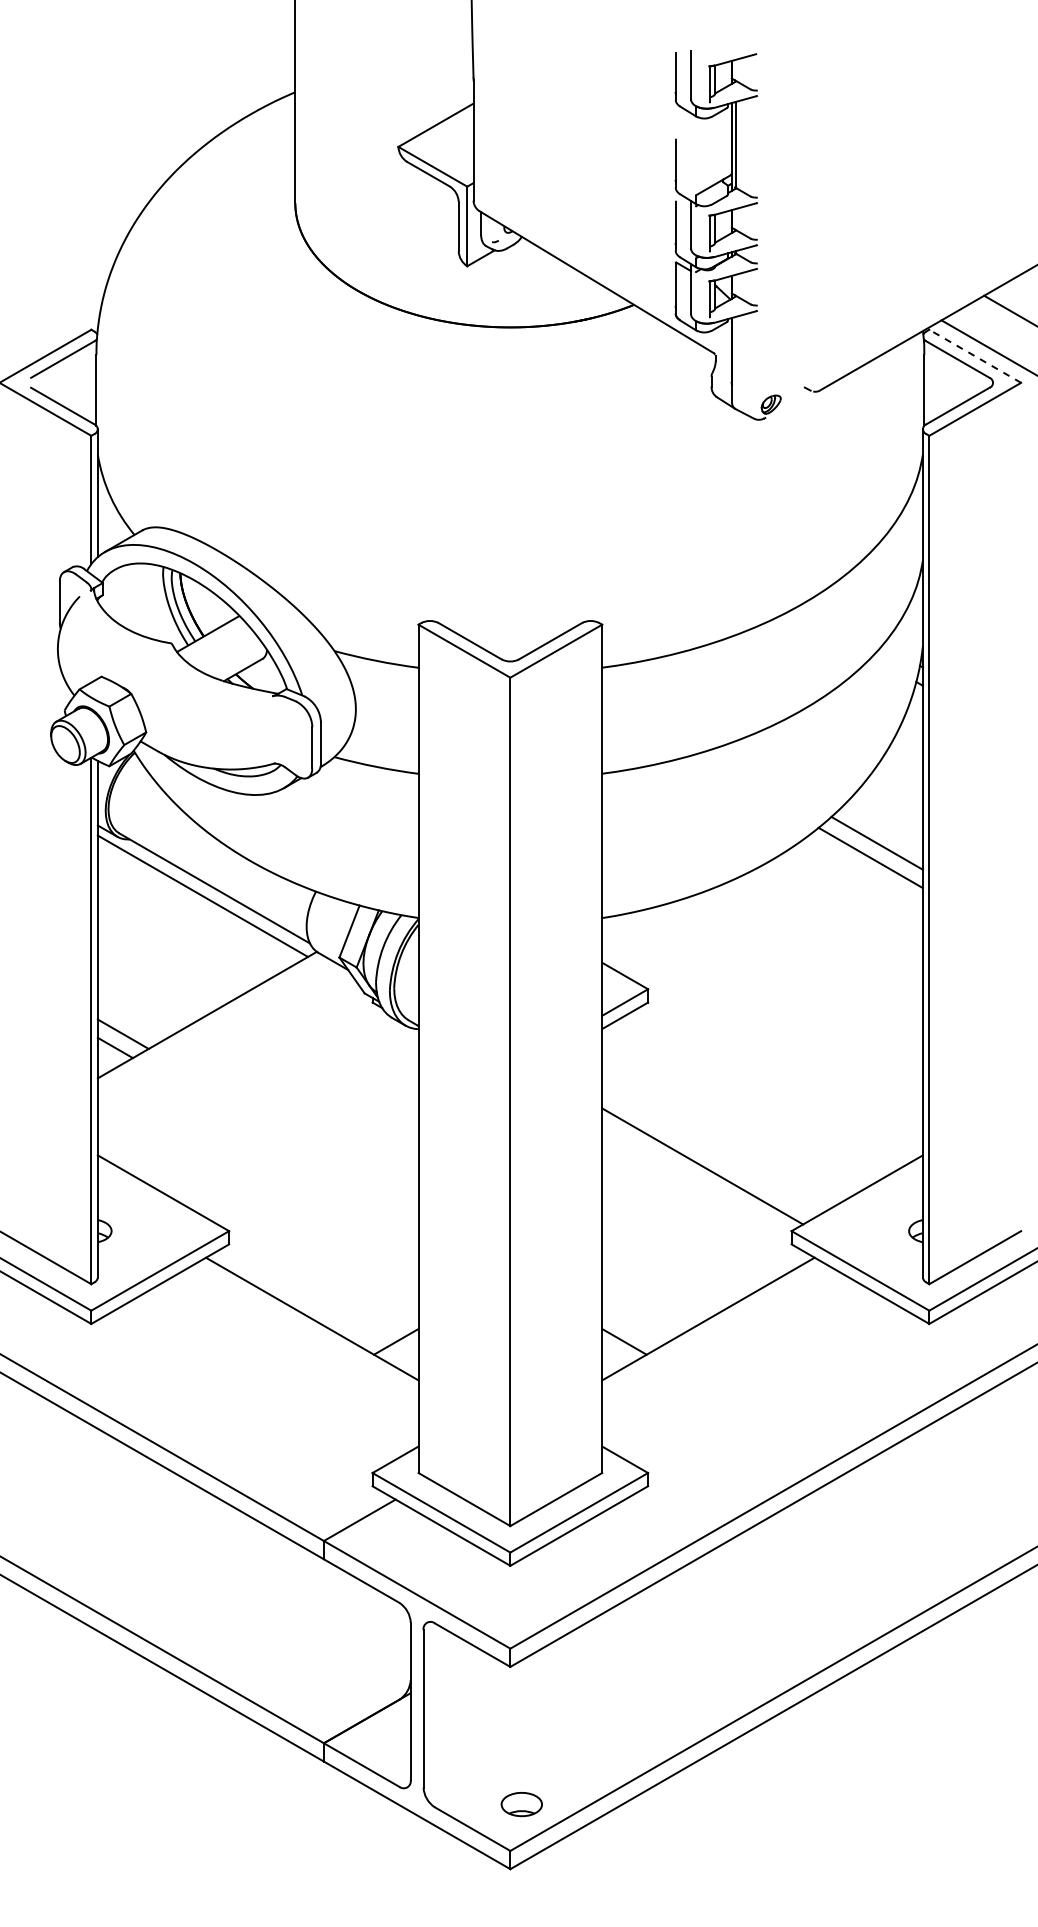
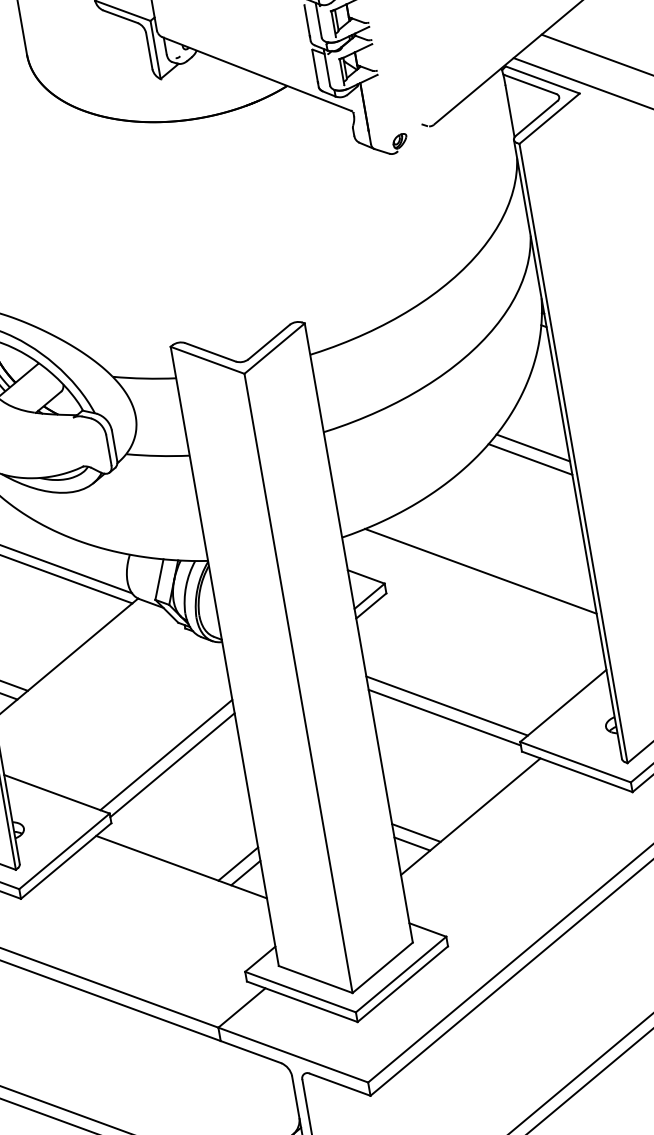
line: (974, 356) -> (542, 80), dashed -> solid
line: (778, 994) -> (480, 570), added
line: (317, 1166) -> (165, 755), added
line: (323, 1181) -> (172, 765), added
line: (696, 1181) -> (444, 717), added
line: (388, 1327) -> (238, 863), added
line: (632, 1327) -> (416, 832), added

